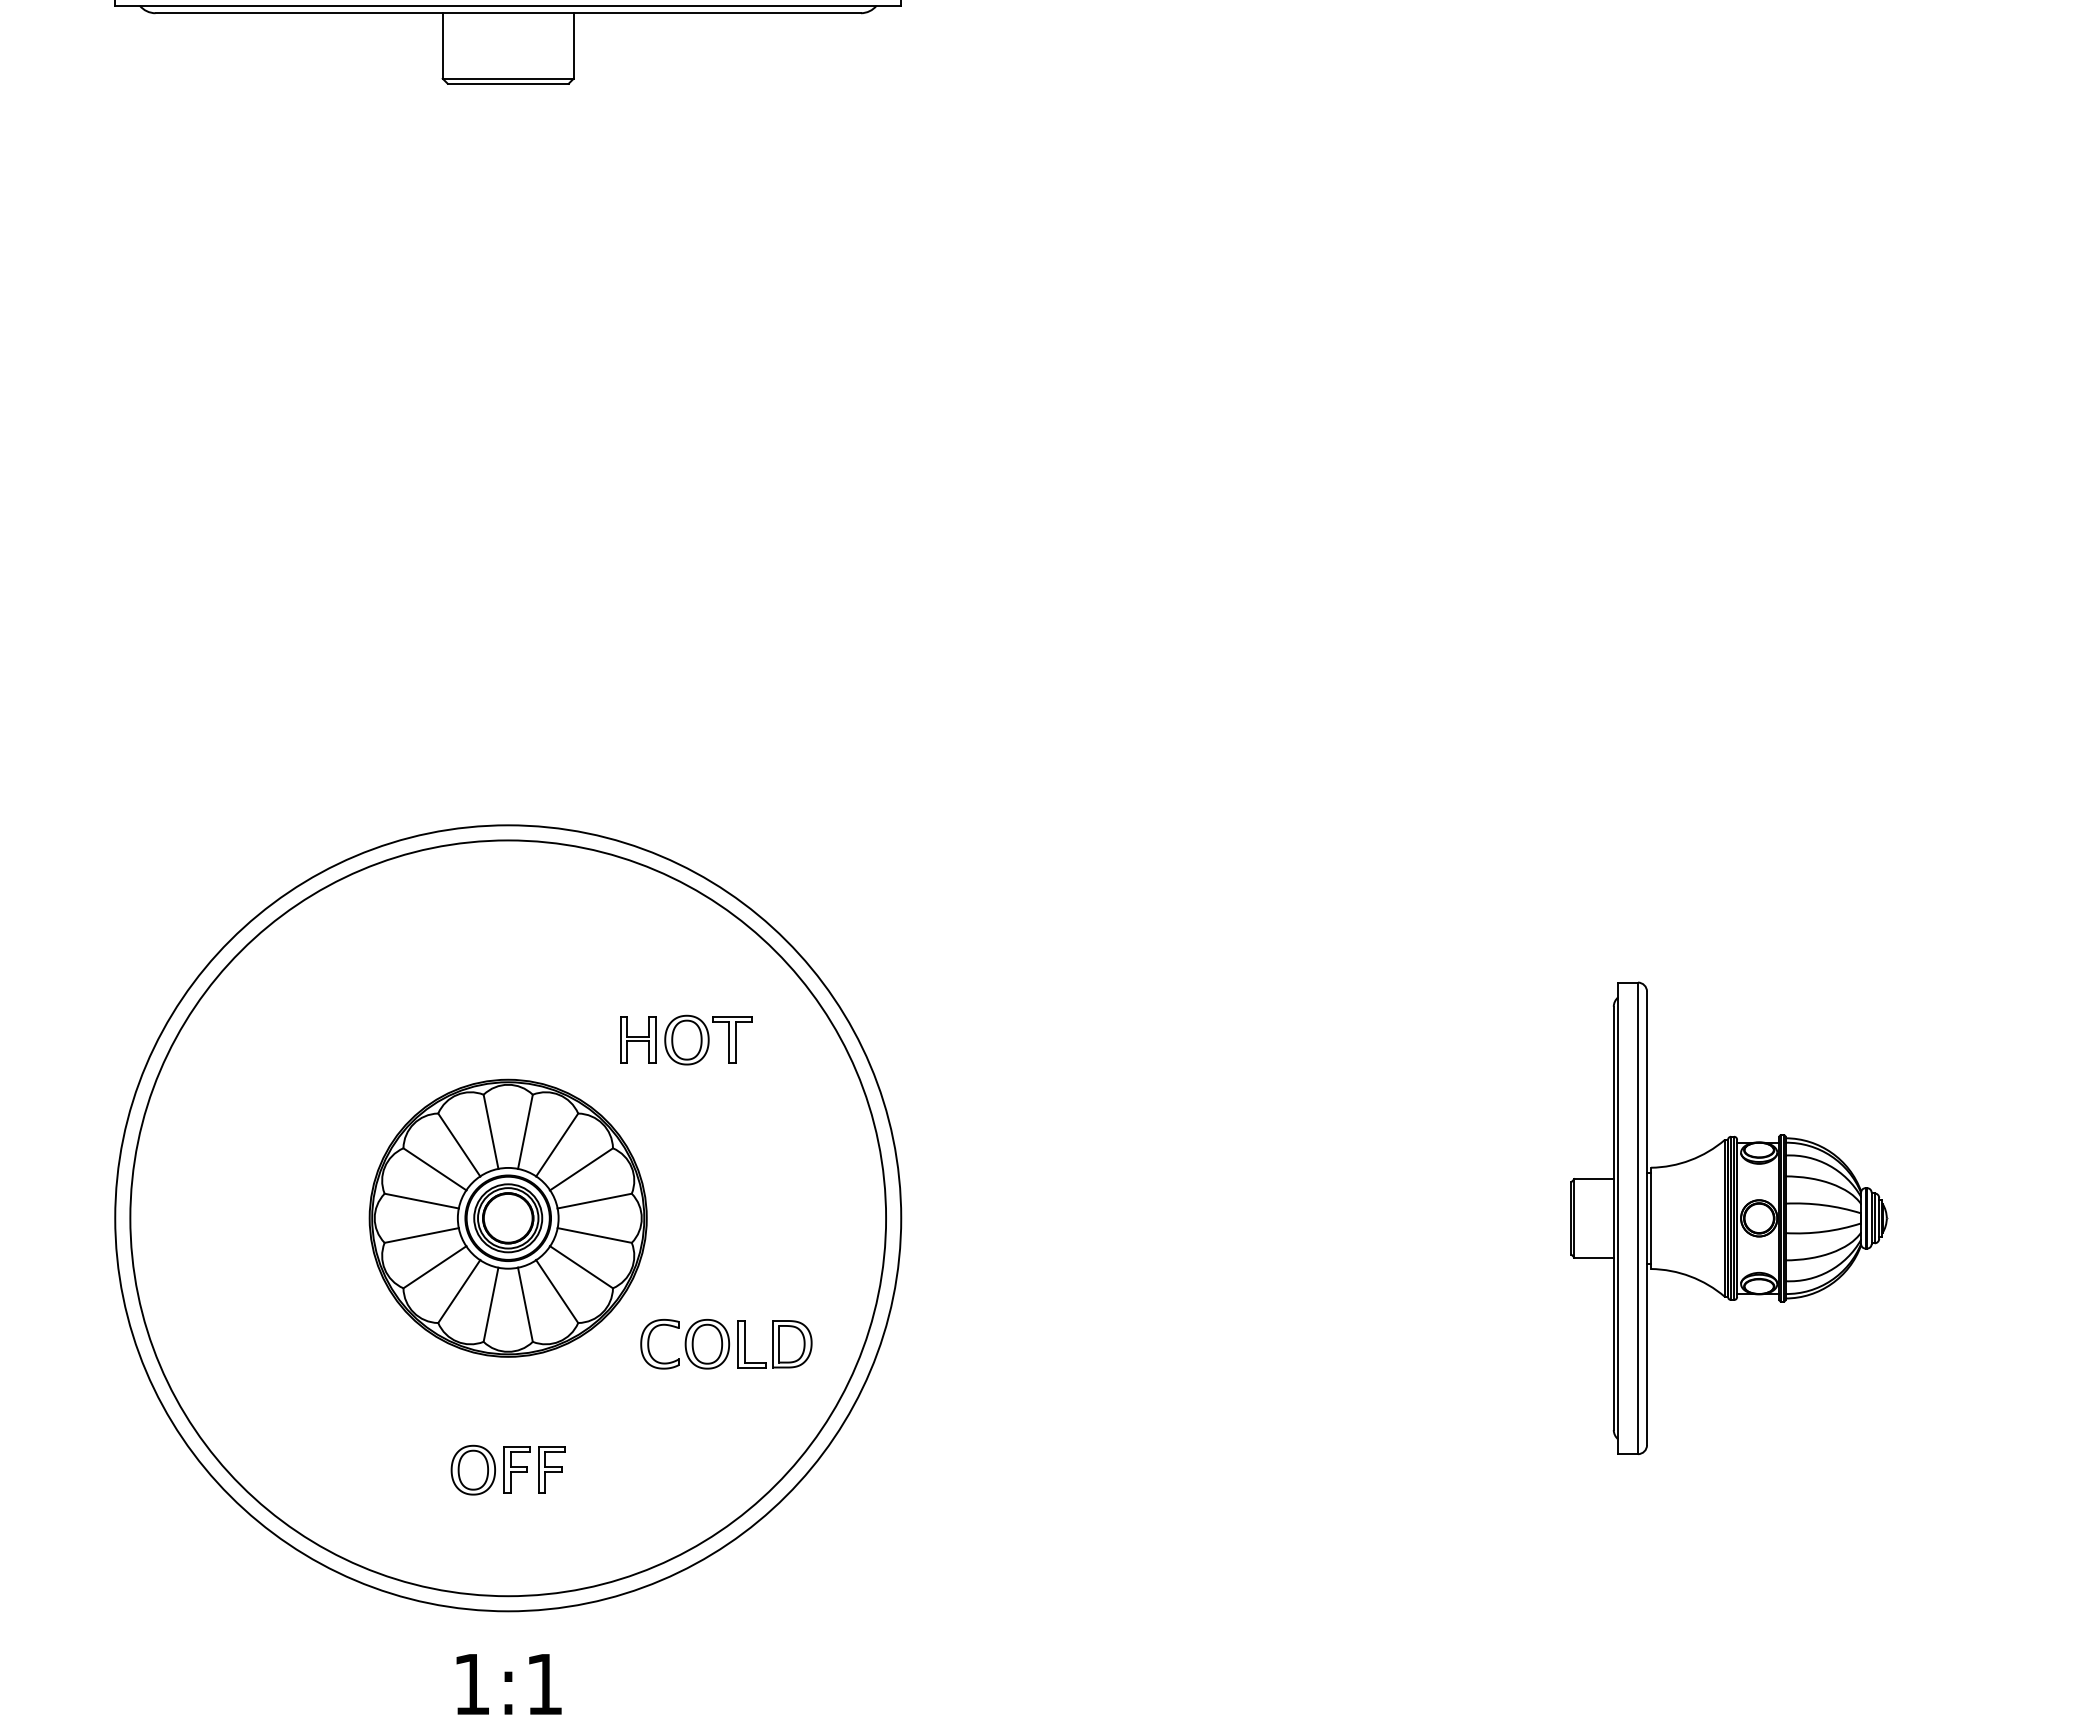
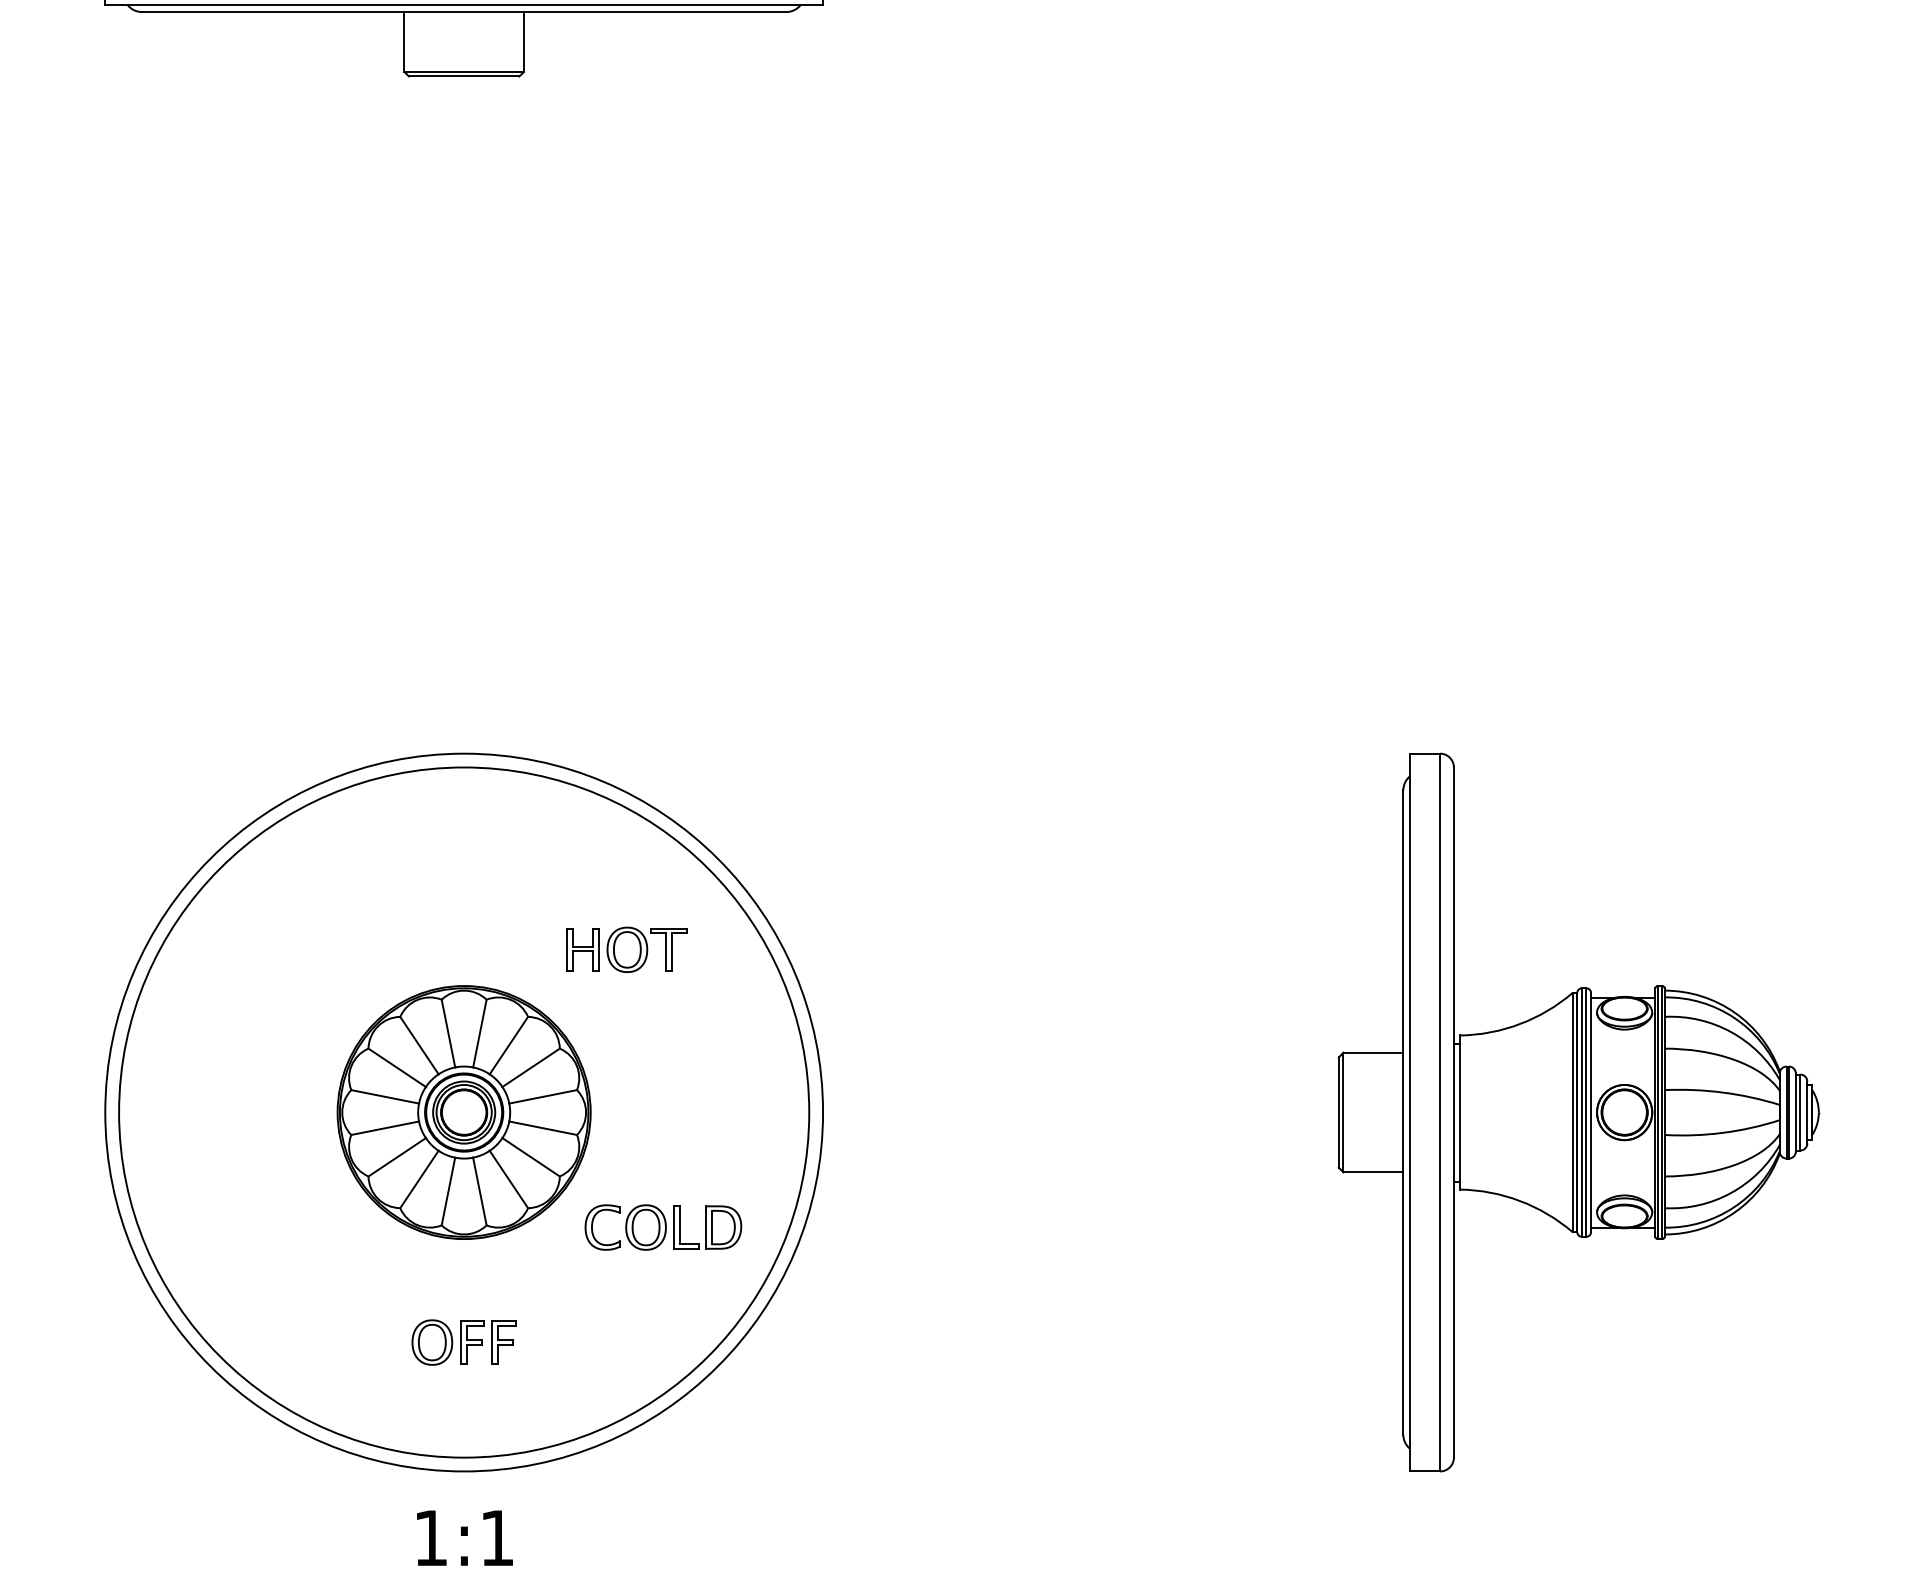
part: (1729, 1218) -> (1579, 1112), size x1.67

